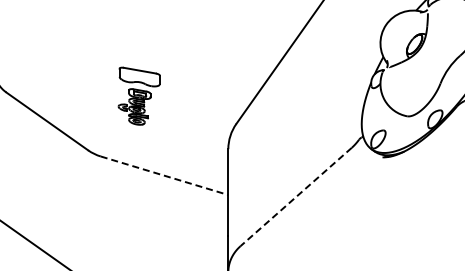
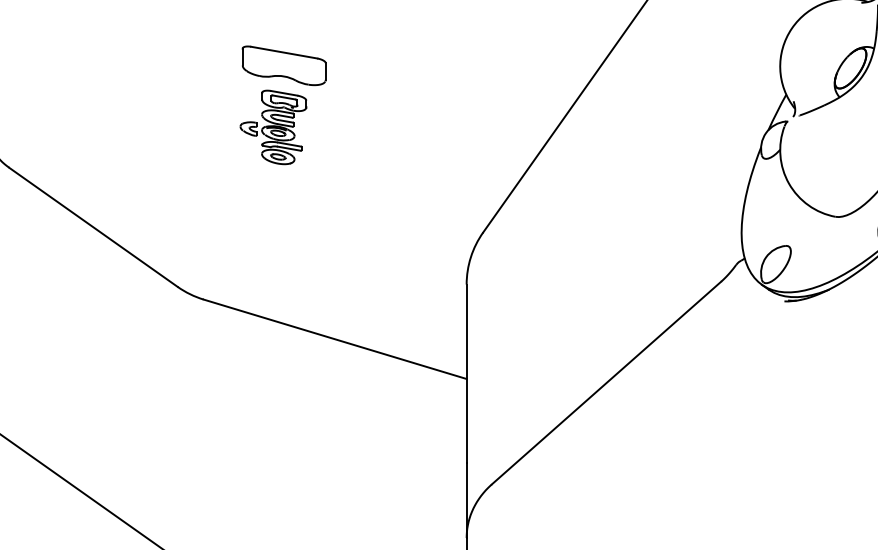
part: (138, 95) -> (281, 103), moved
line: (164, 175) -> (335, 338), dashed -> solid
line: (295, 197) -> (605, 384), dashed -> solid

